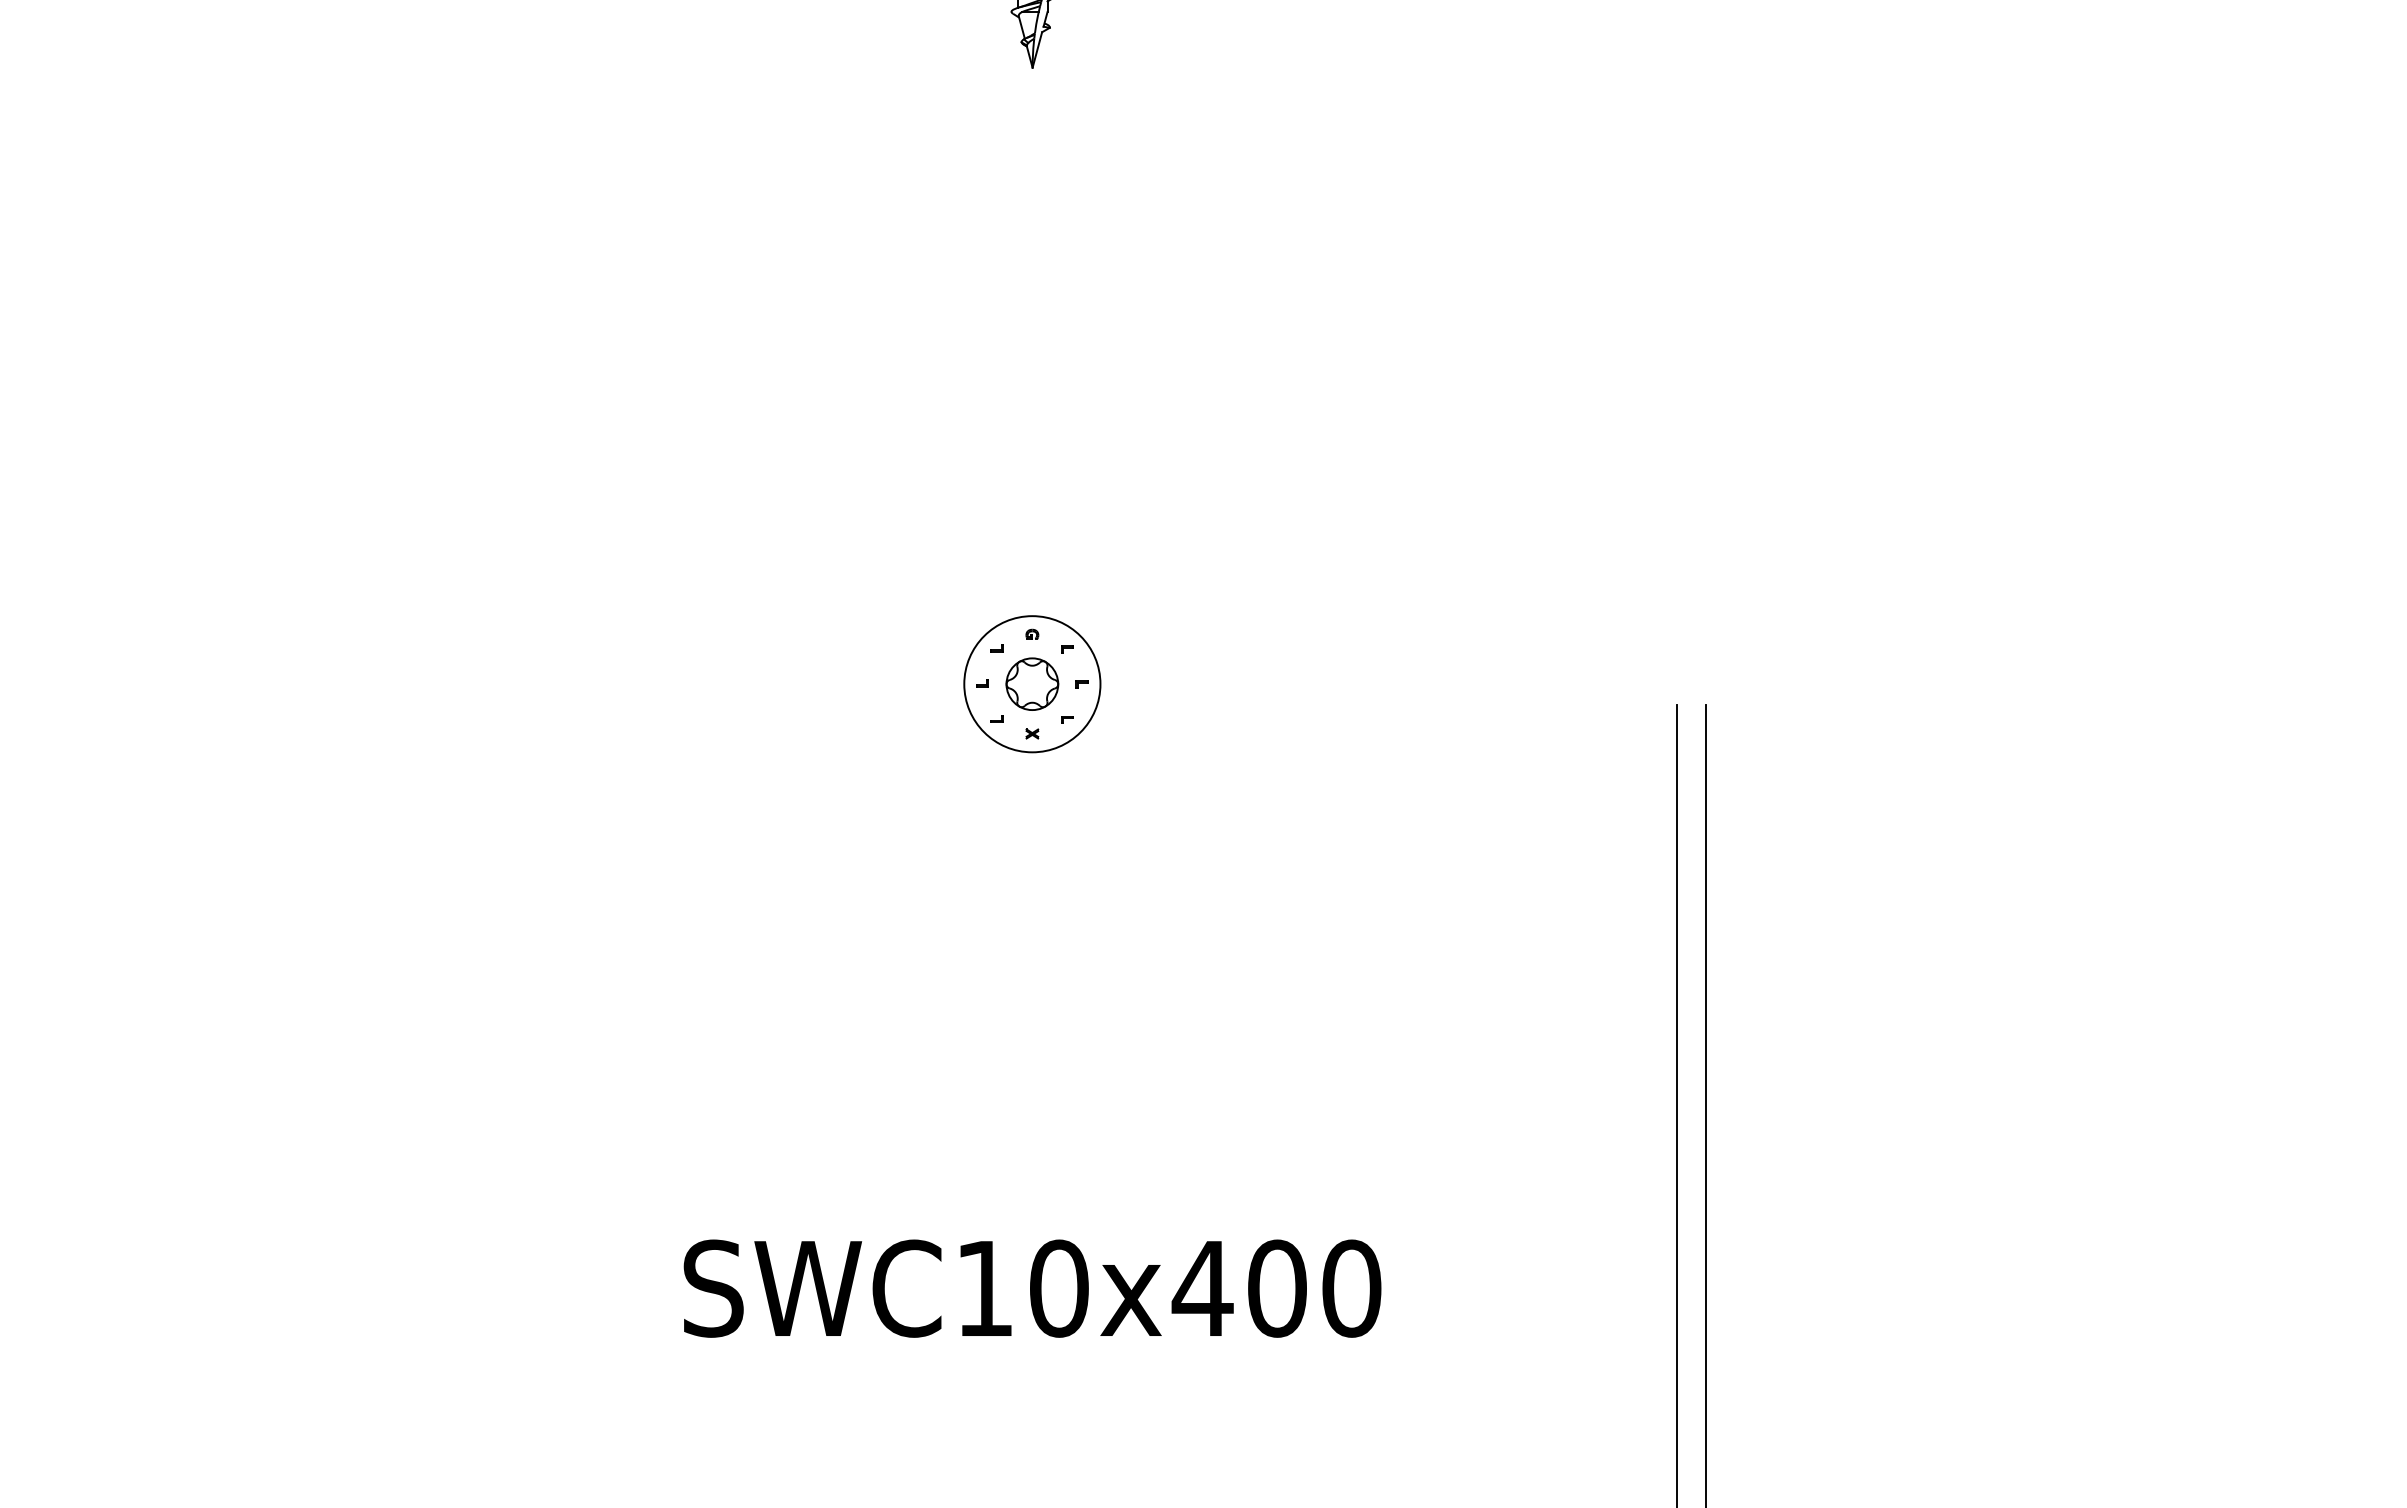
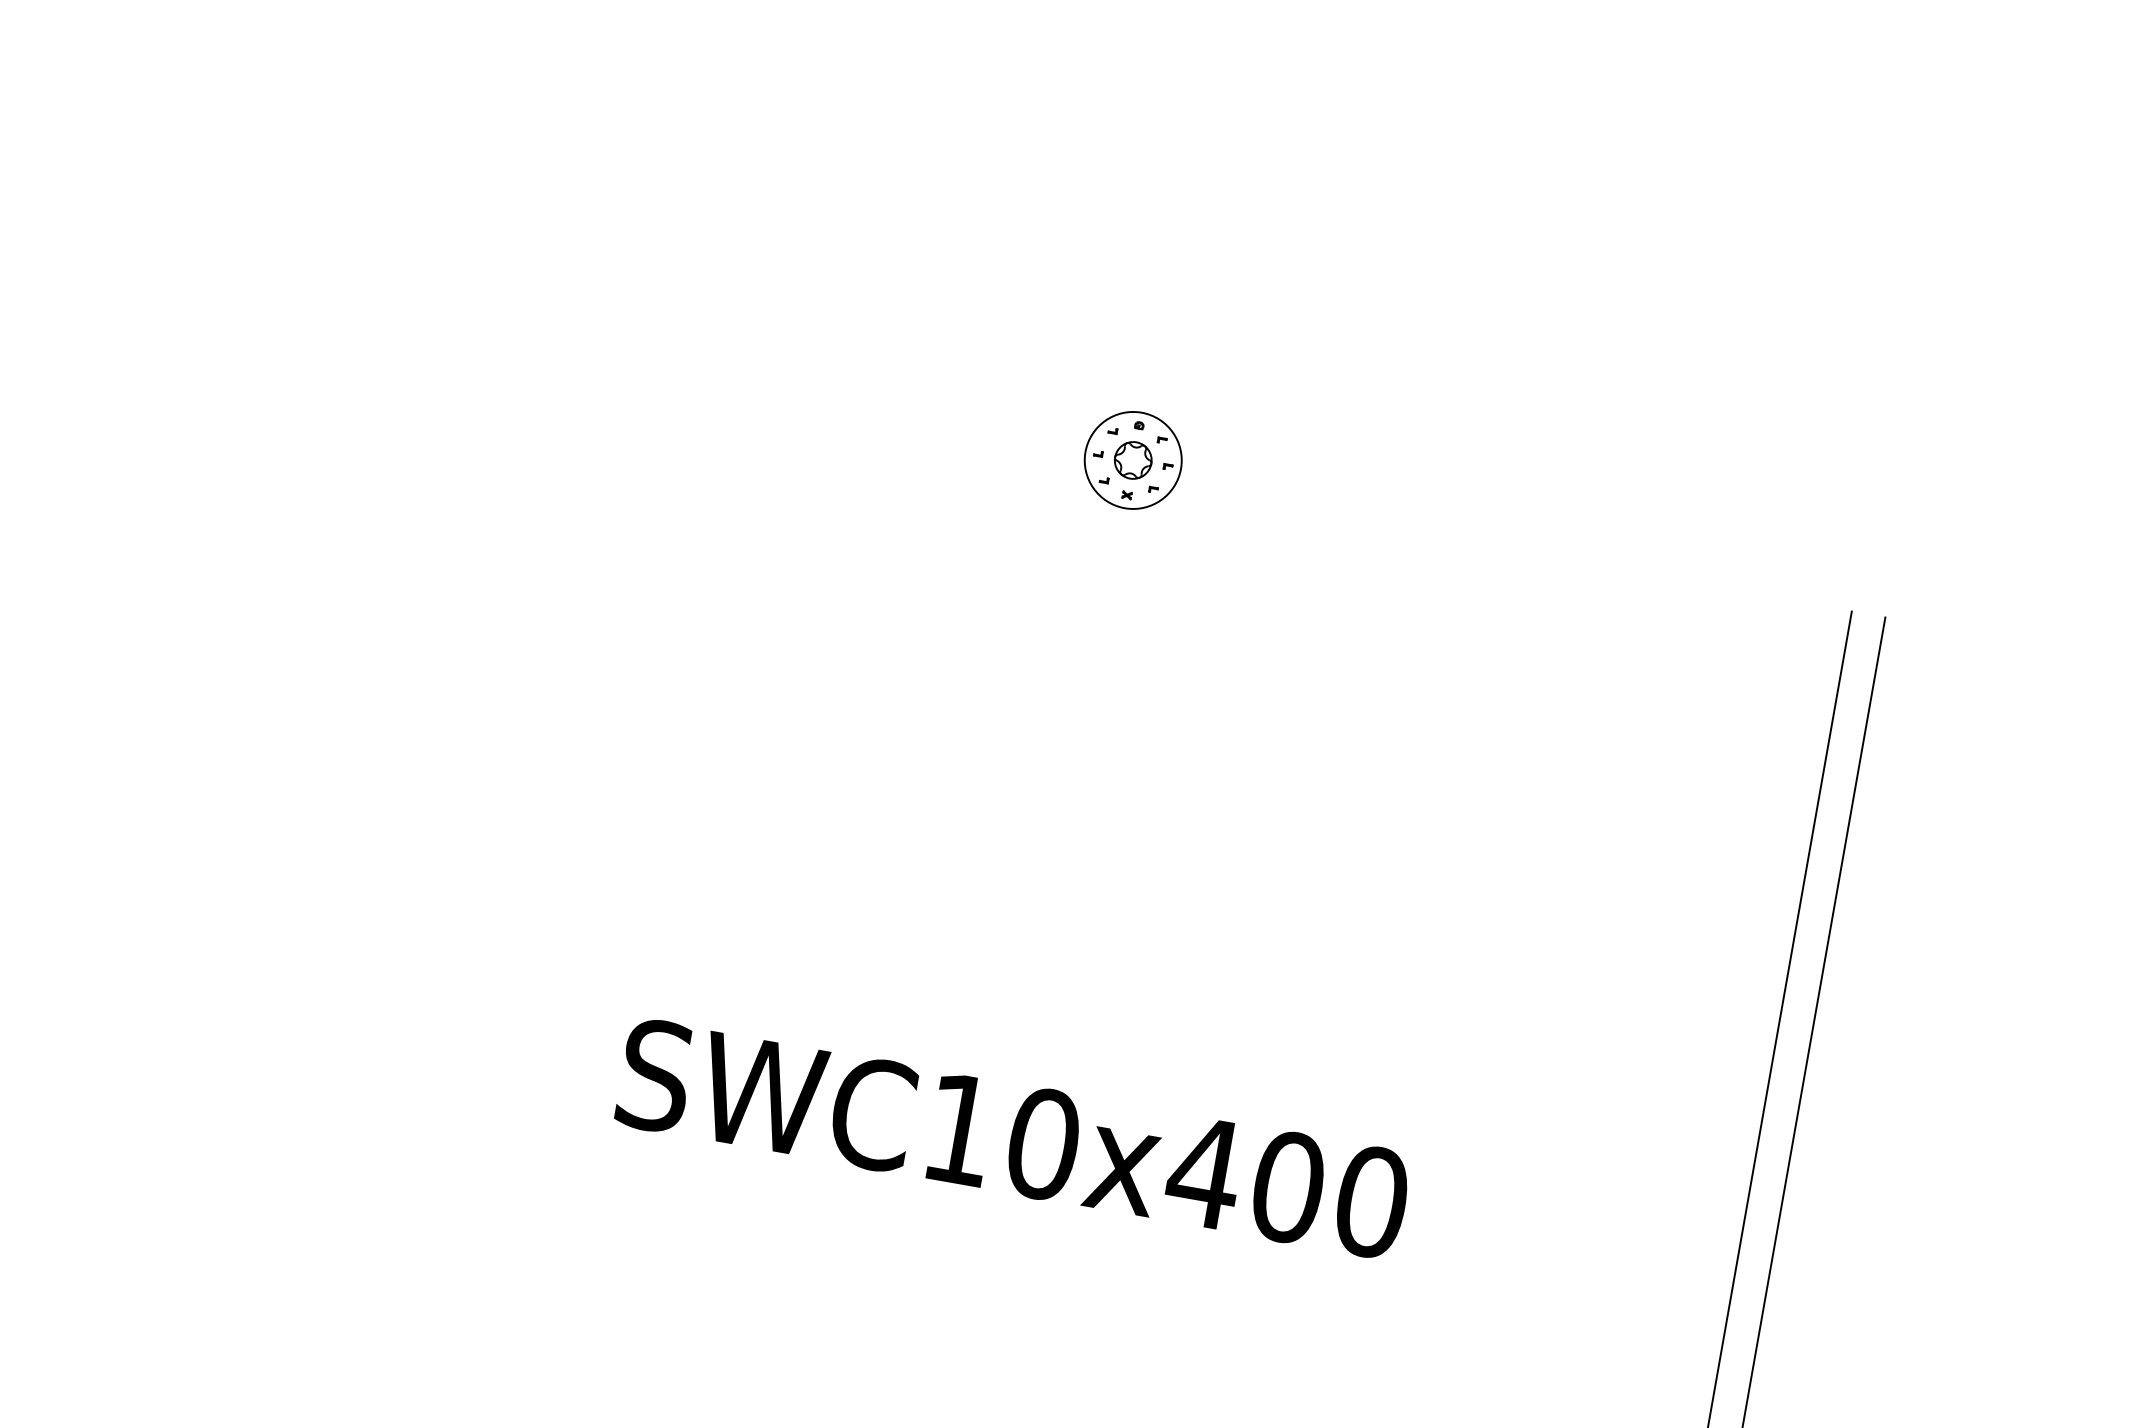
part: (1032, 683) -> (1133, 459), size x0.62

